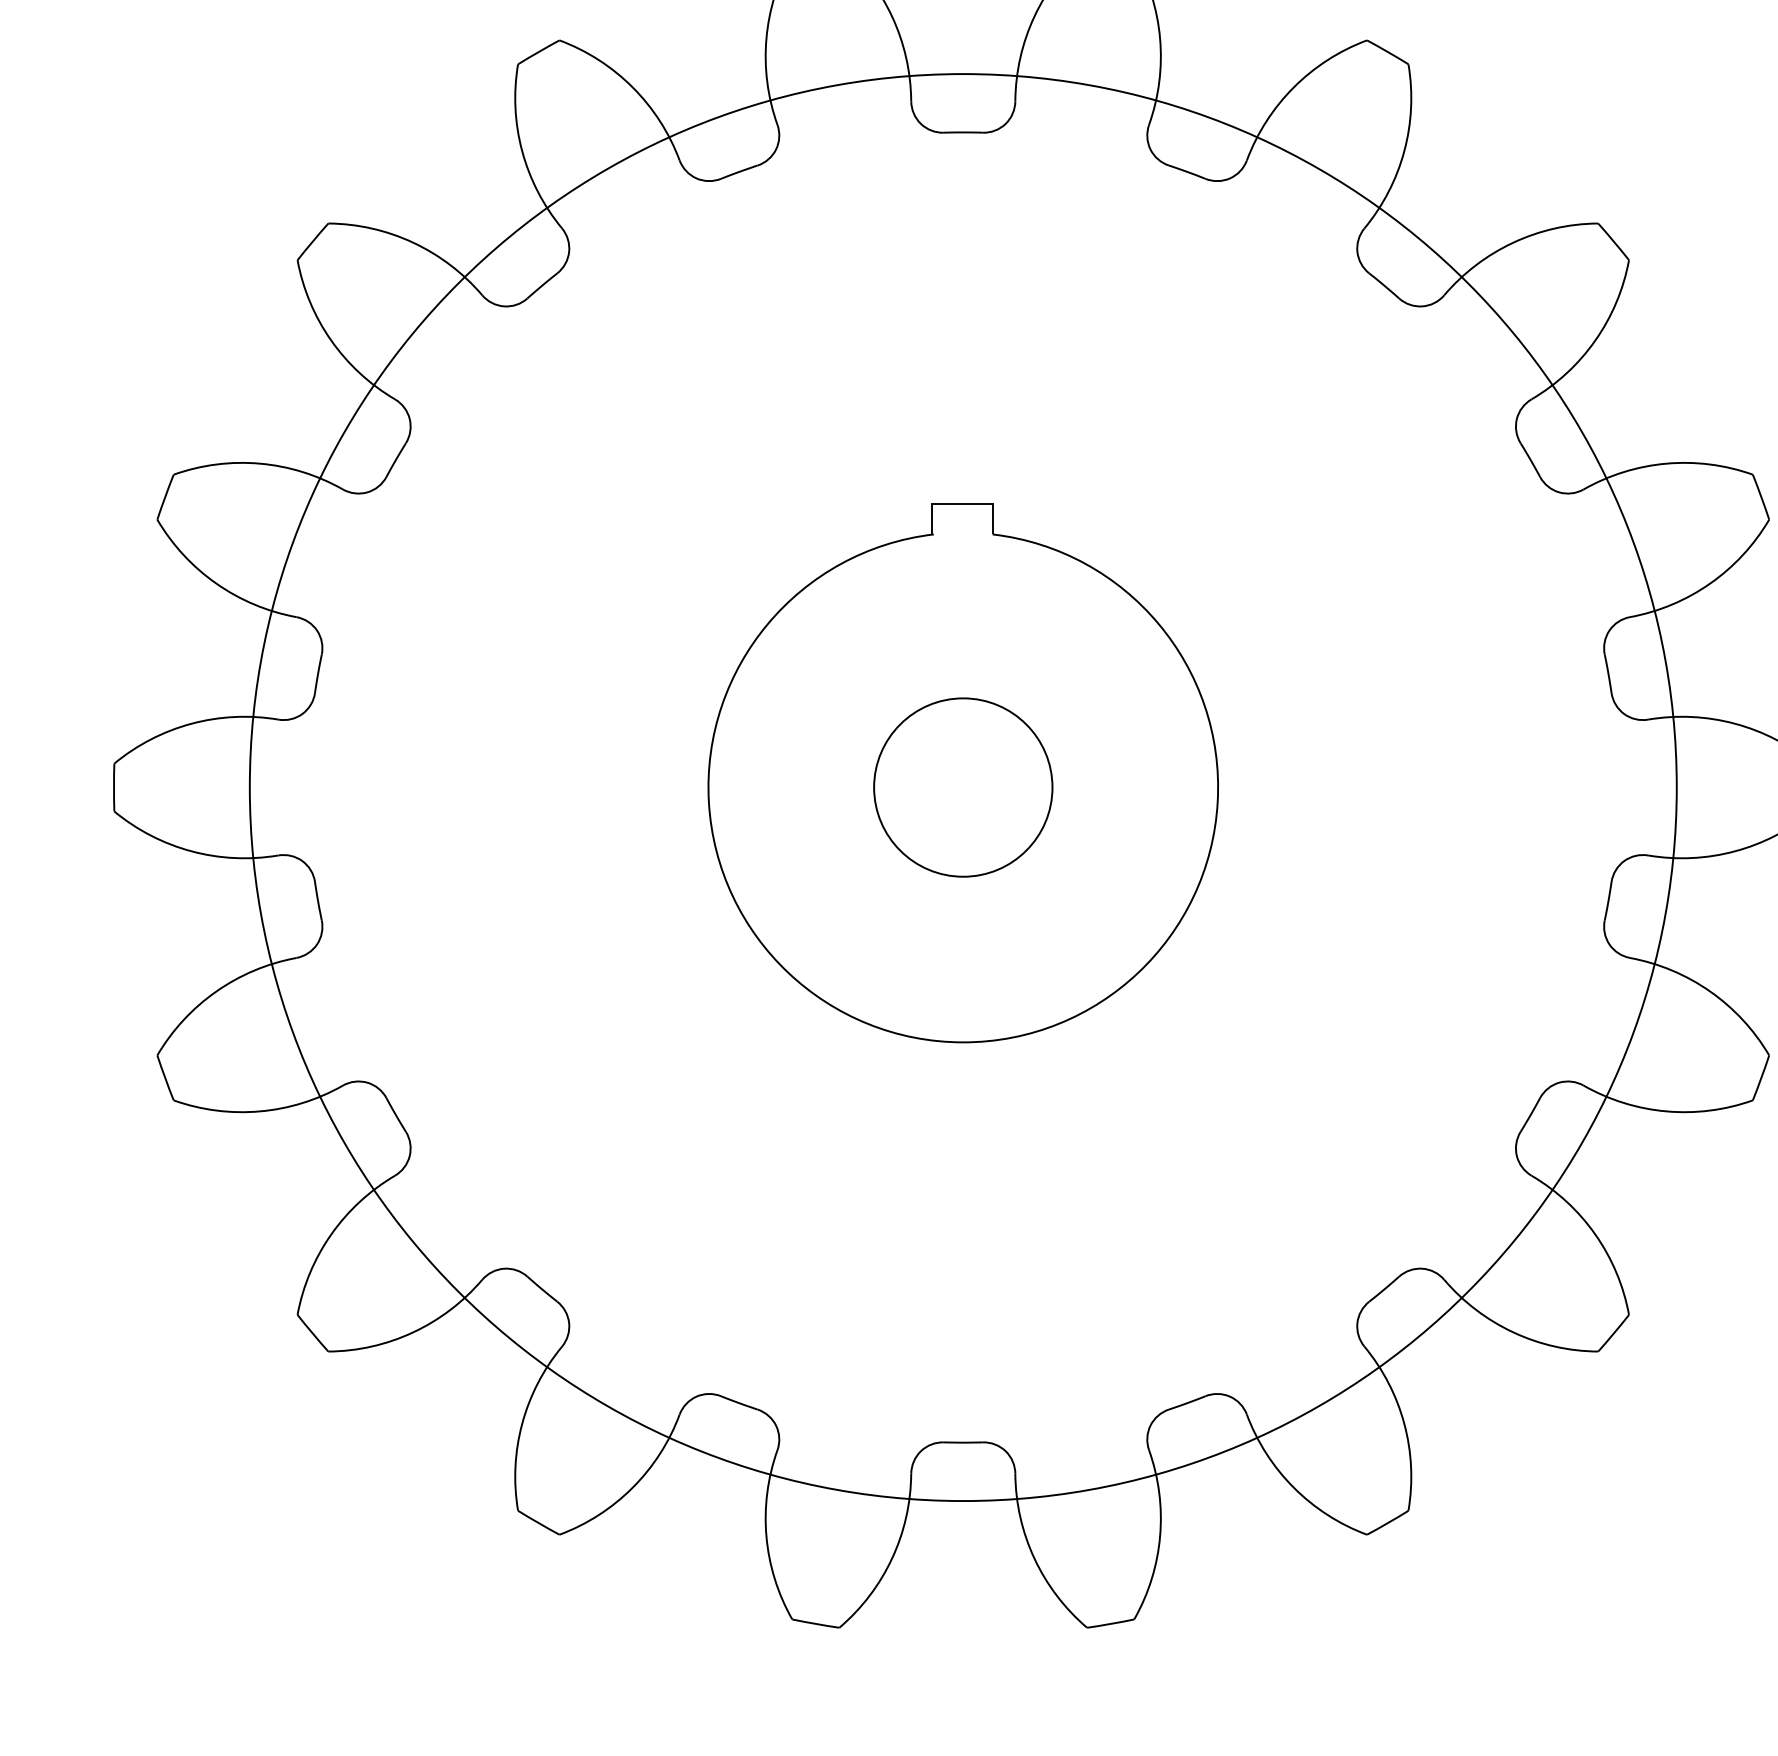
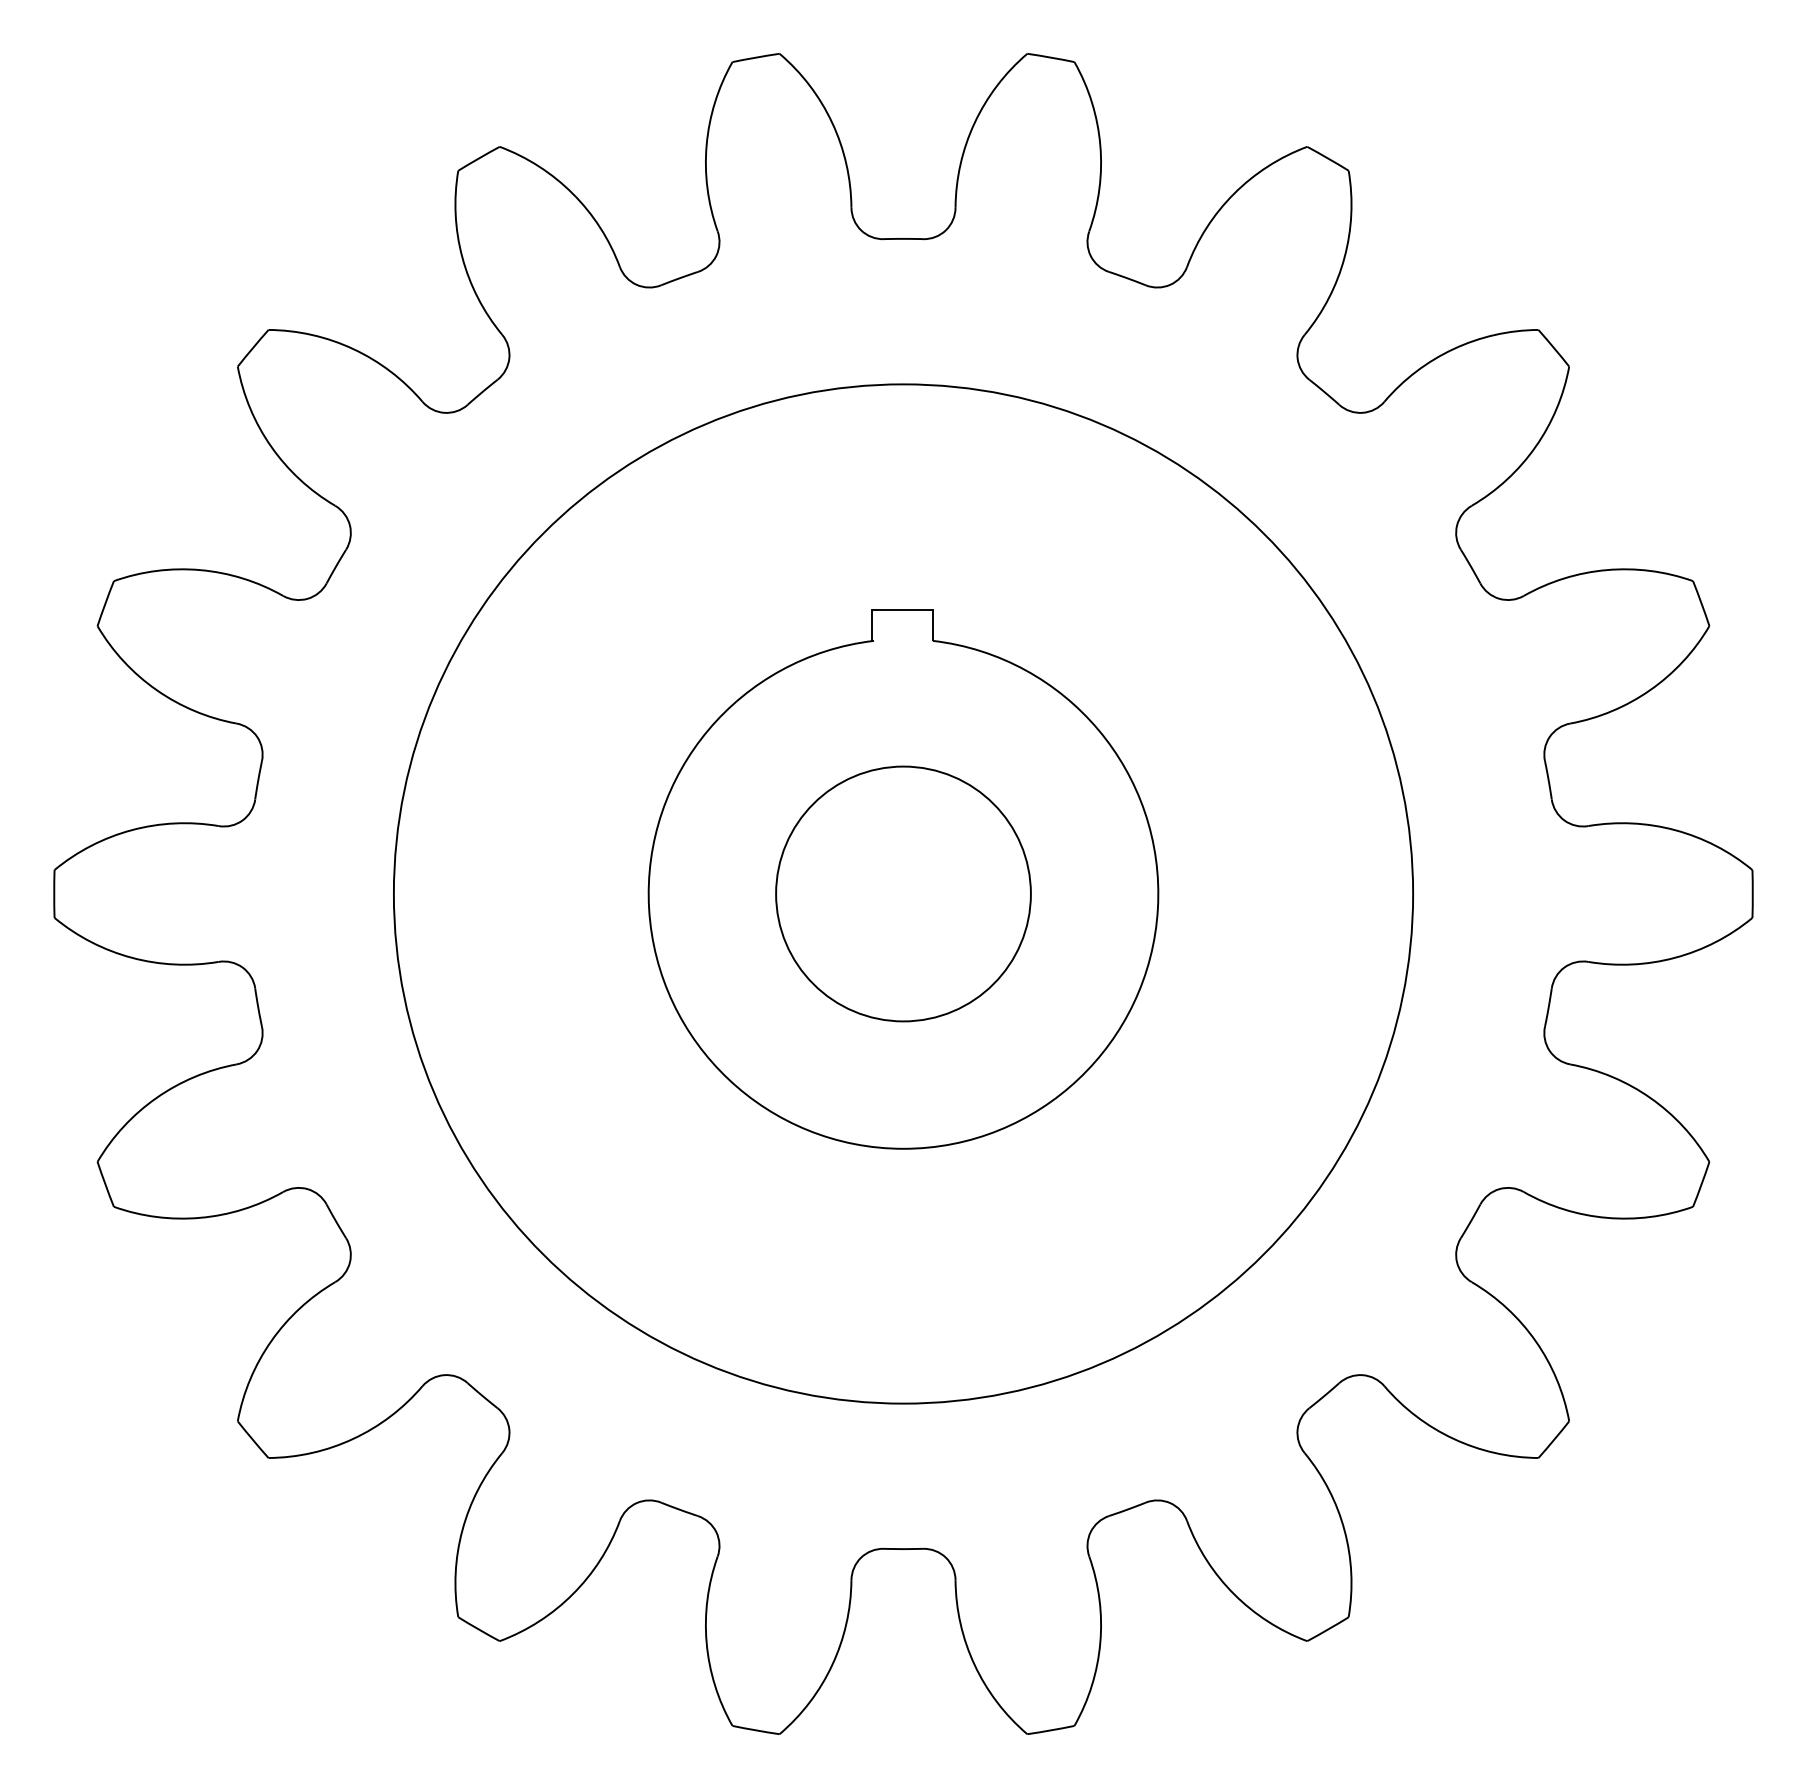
circle: (963, 787) -> (903, 893), size x0.71
circle: (963, 787) -> (903, 893), size x1.43

